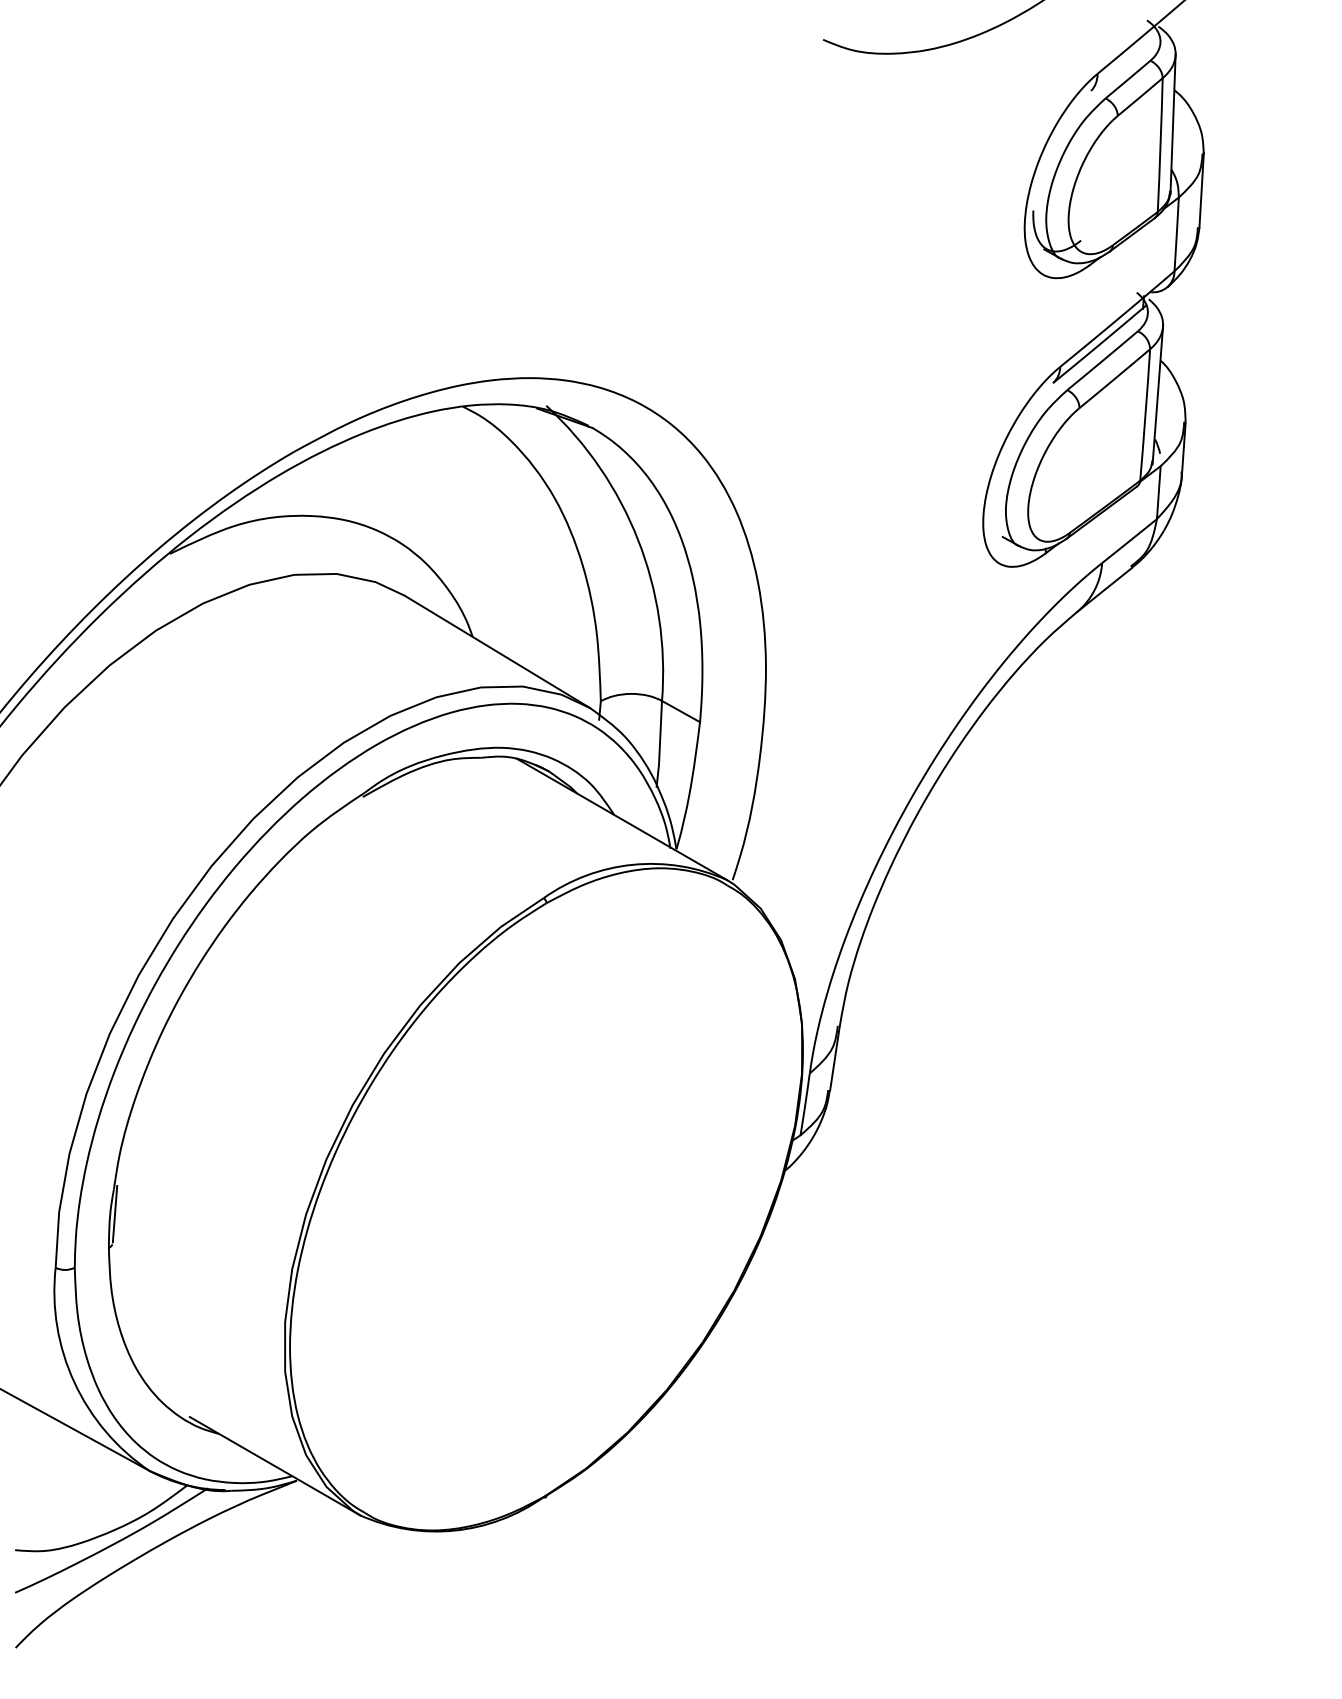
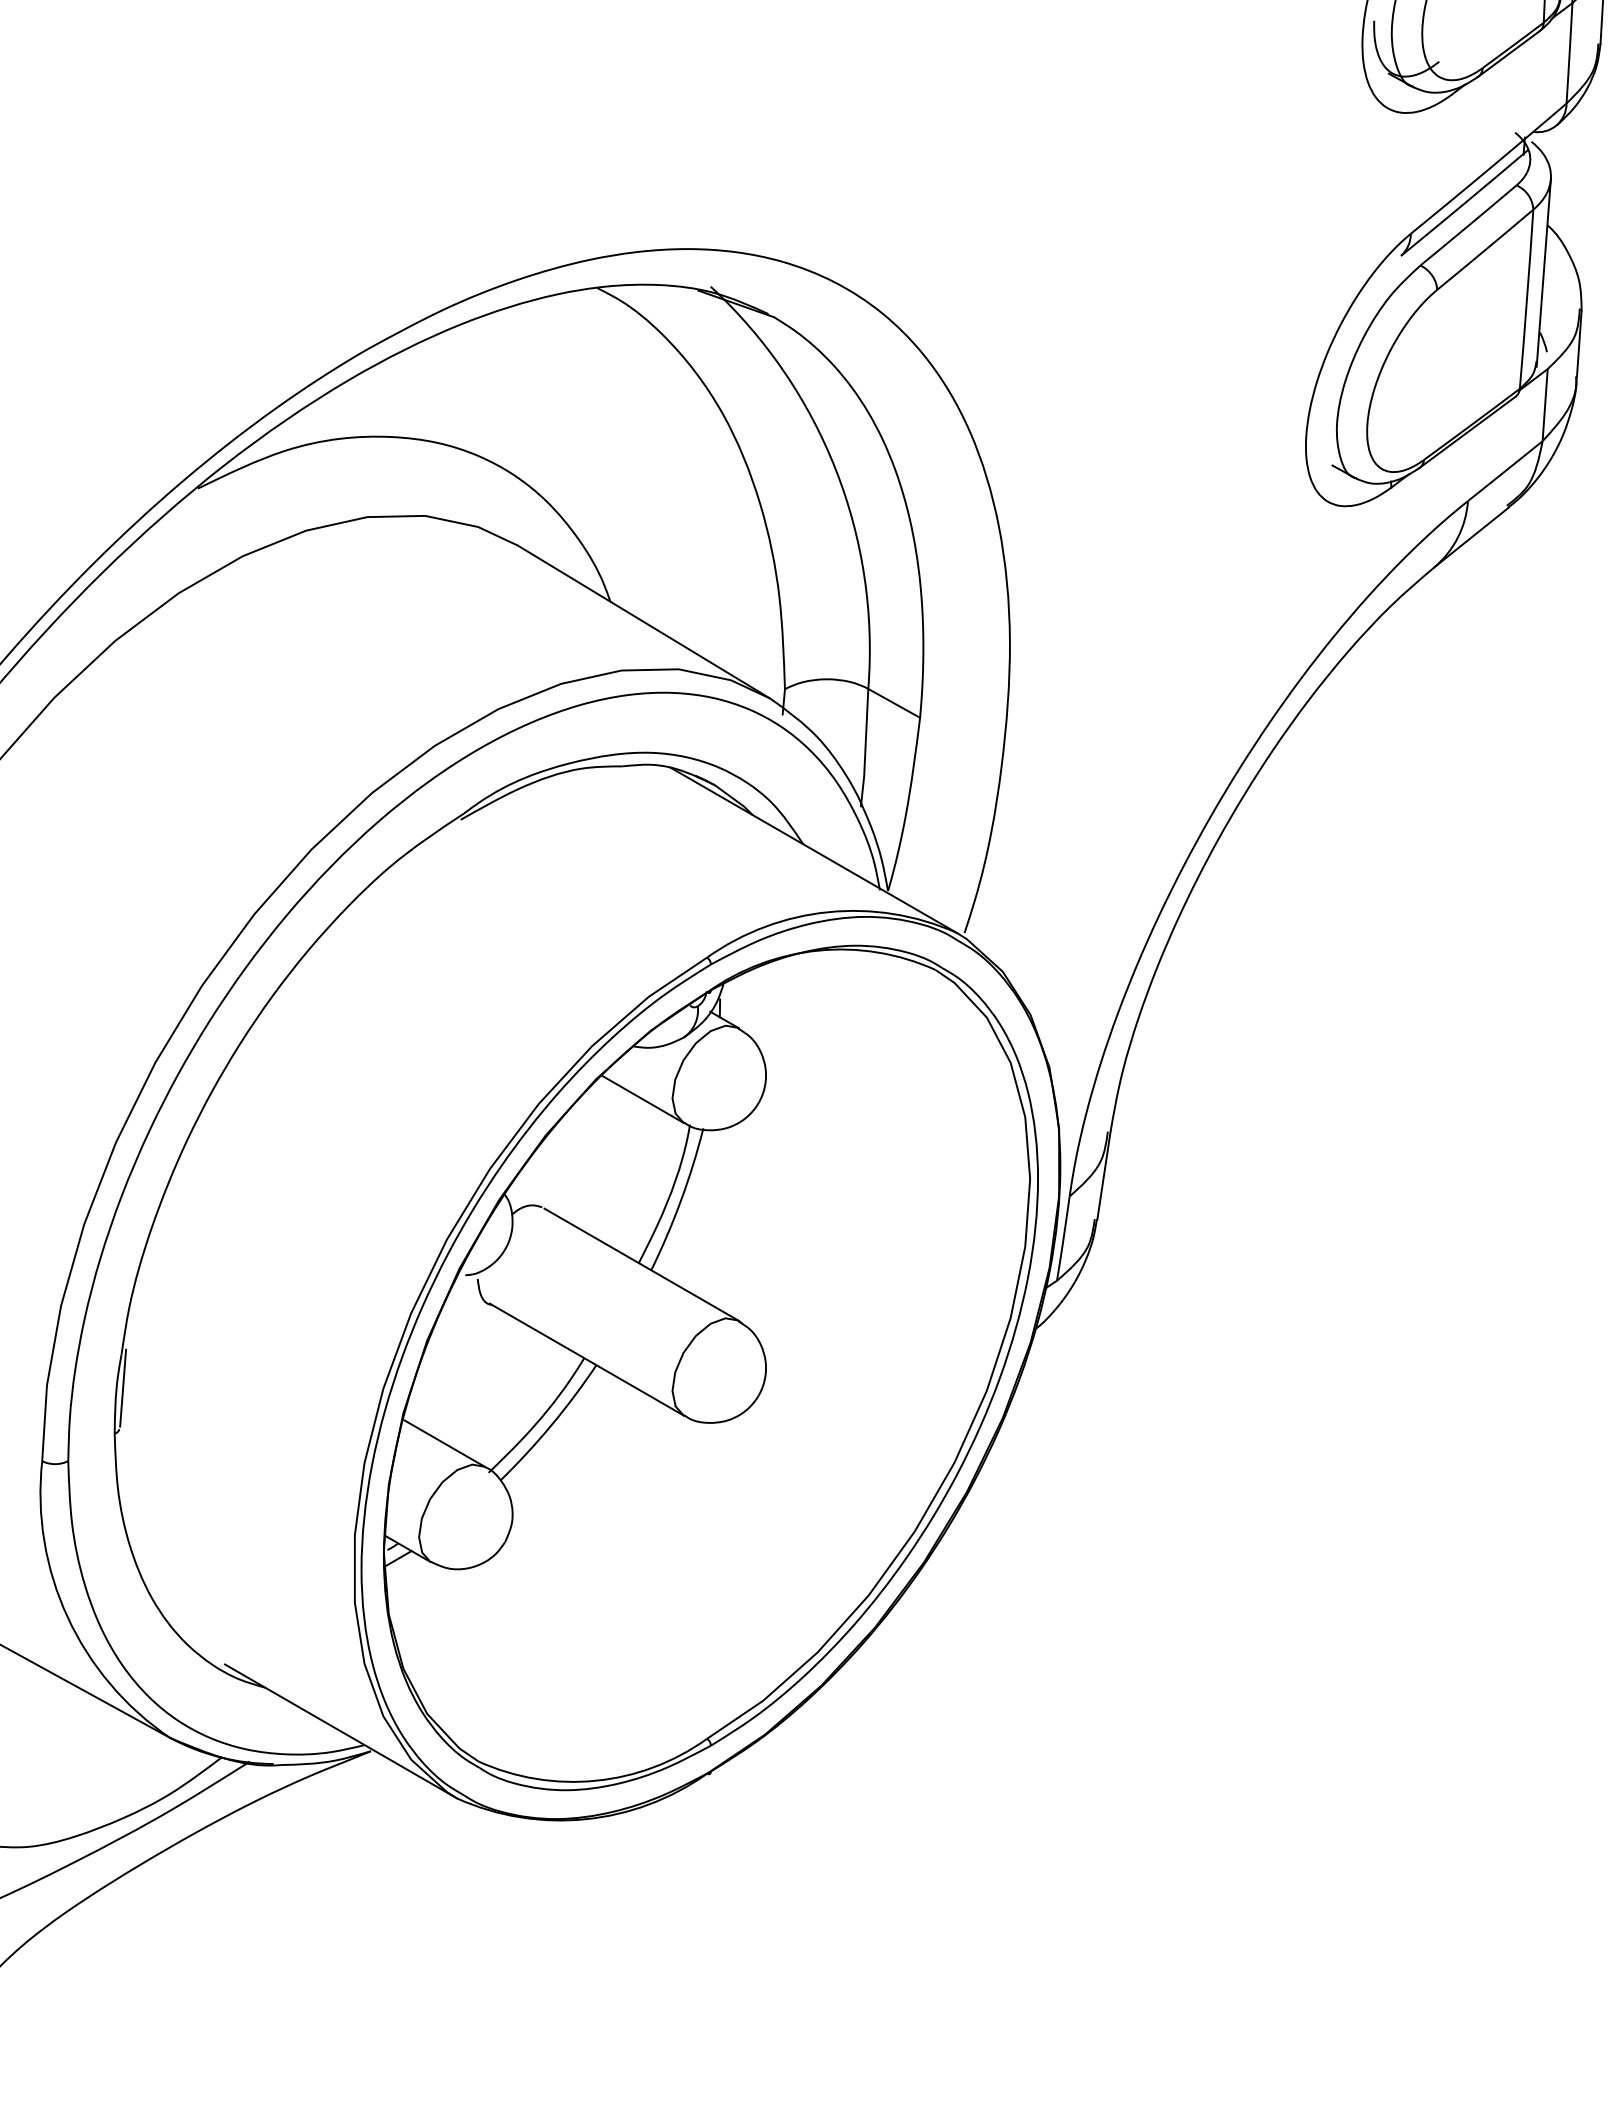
part: (546, 1199) -> (710, 1368), added

